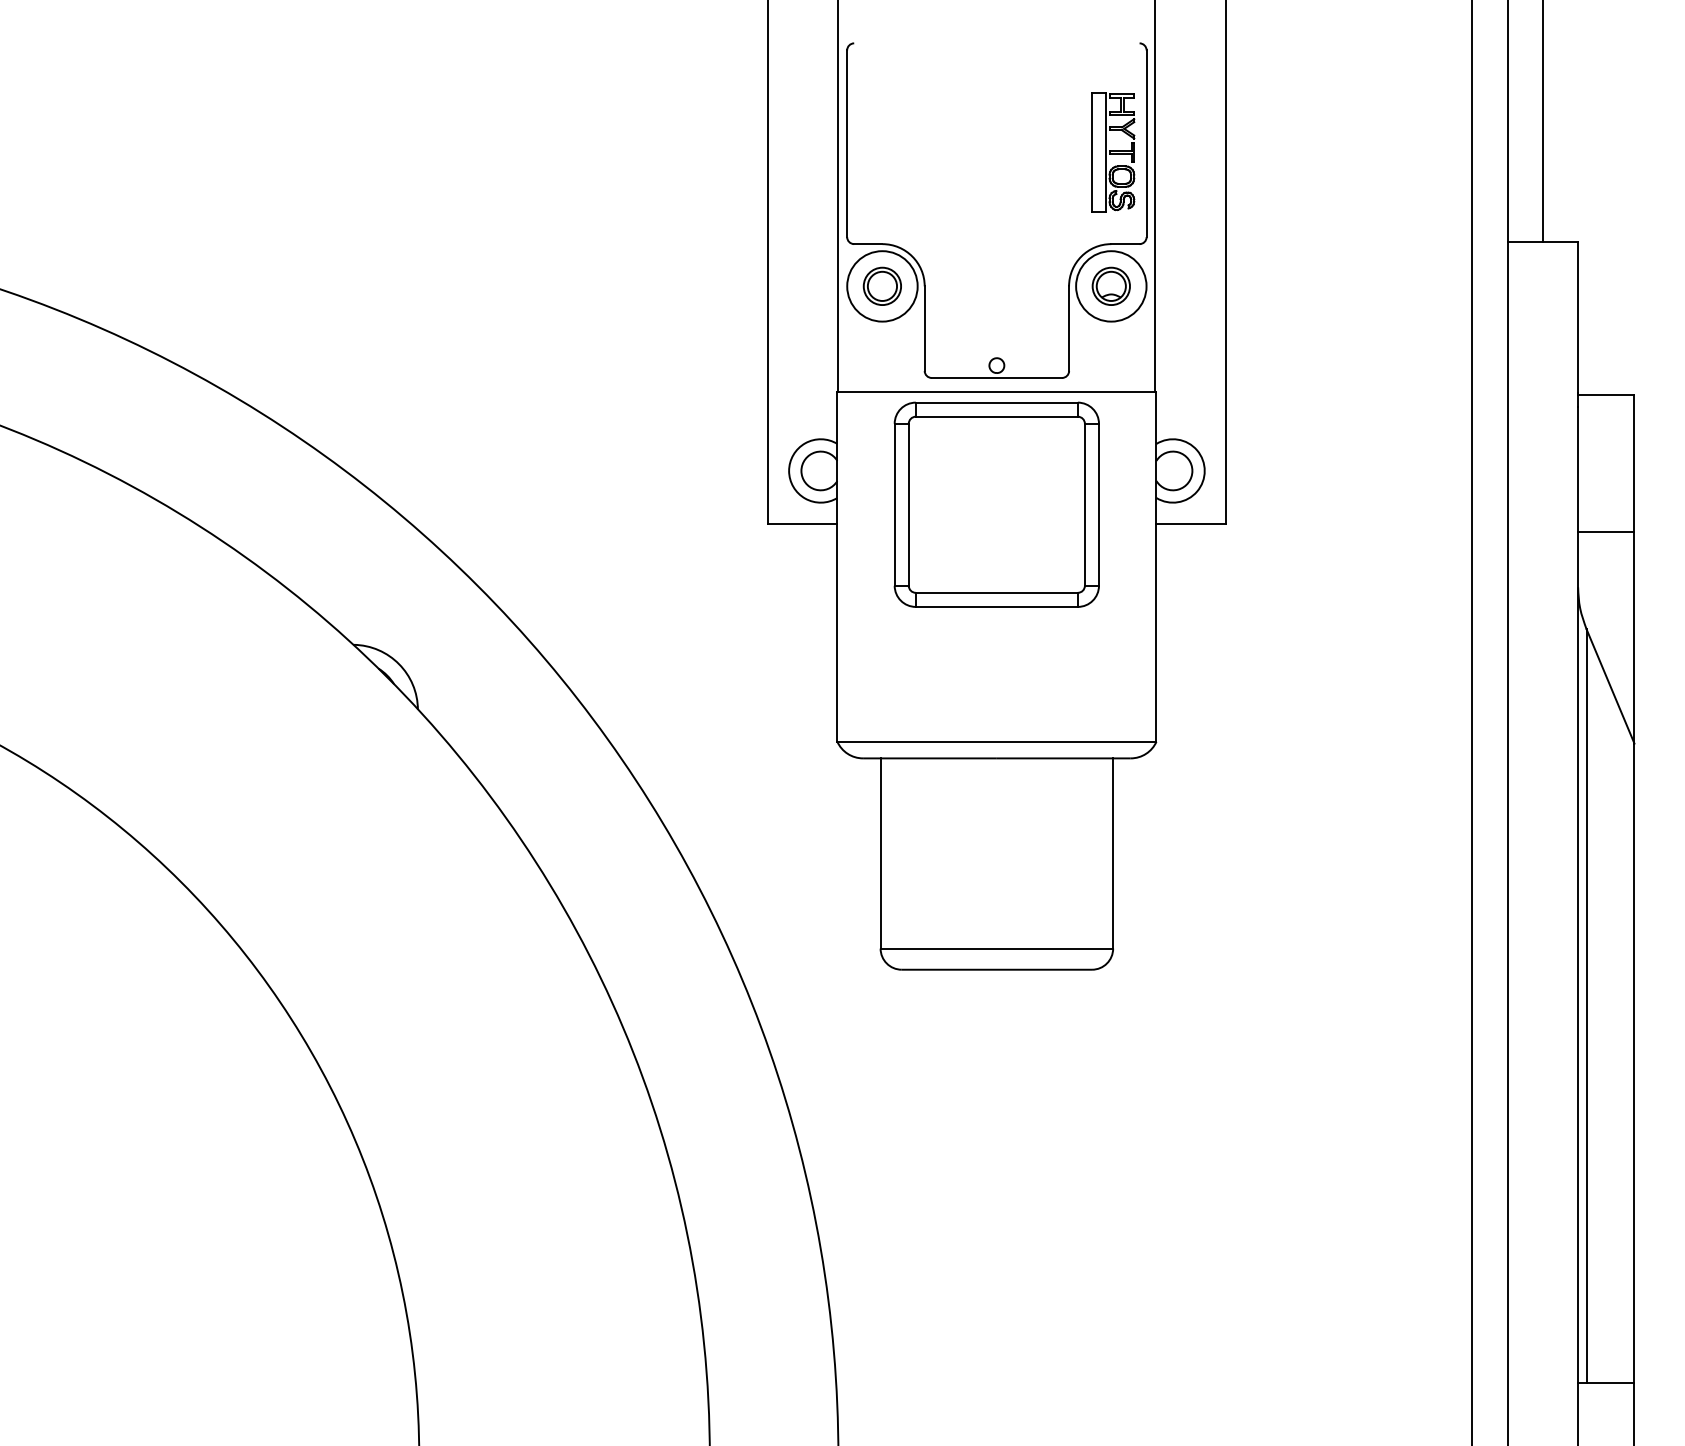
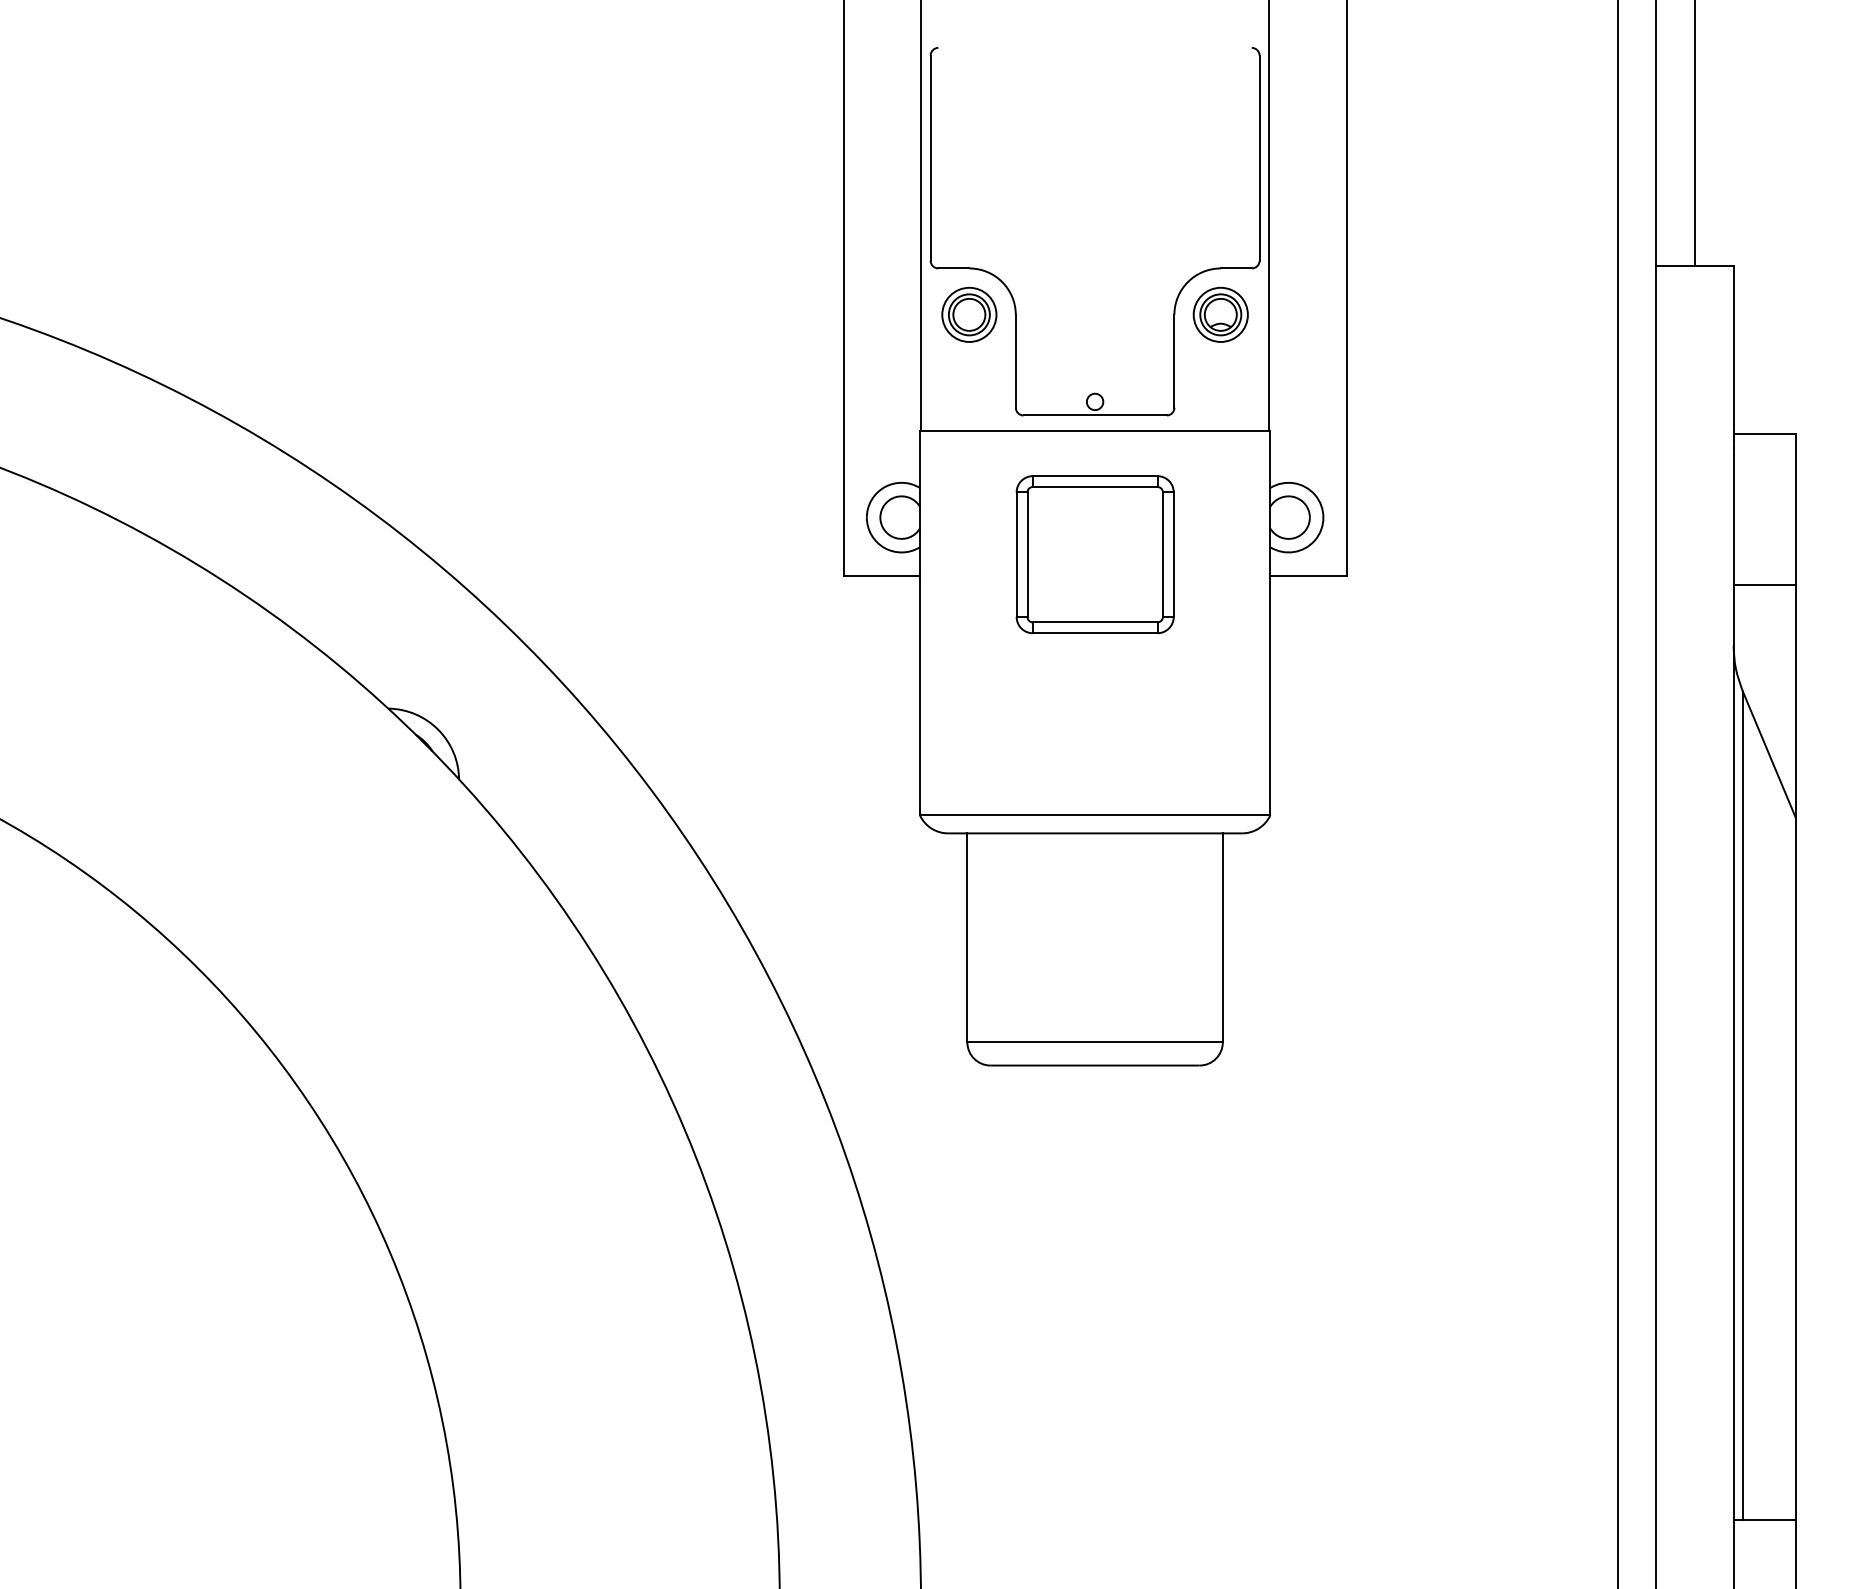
part: (1112, 152) -> (1222, 167), removed
circle: (882, 286) -> (969, 314), size x0.7
circle: (1111, 286) -> (1220, 314), size x0.7
part: (997, 504) -> (1095, 554), size x0.7

